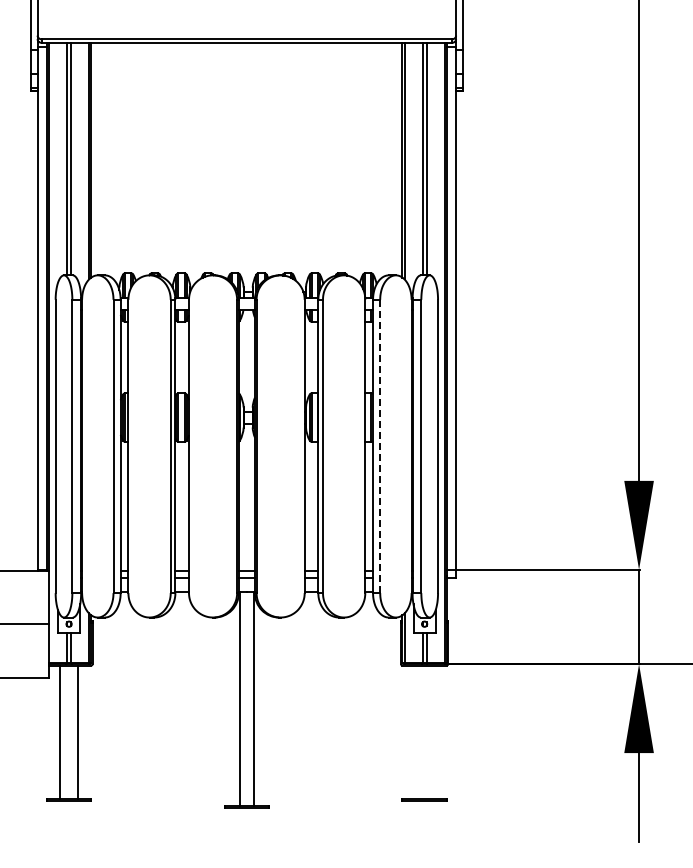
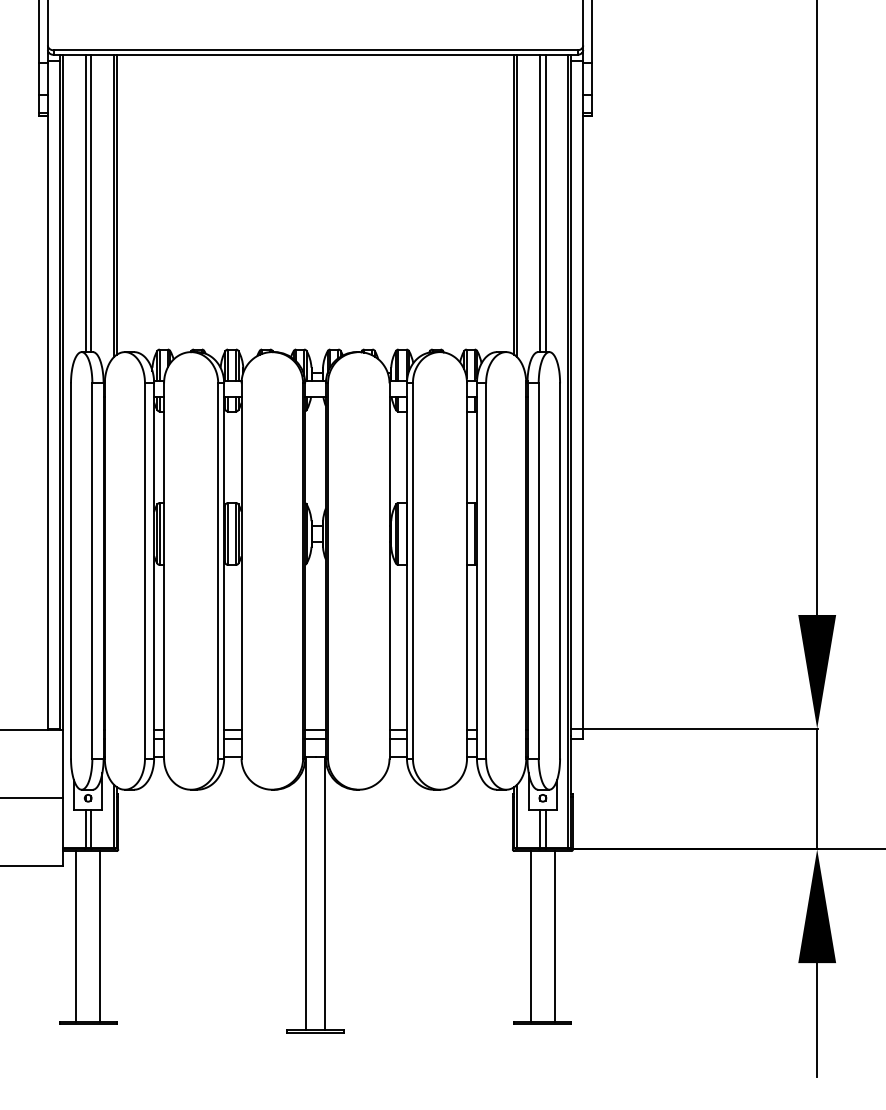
line: (380, 446) -> (486, 570), dashed -> solid
line: (415, 731) -> (531, 935), added
line: (433, 731) -> (554, 935), added

